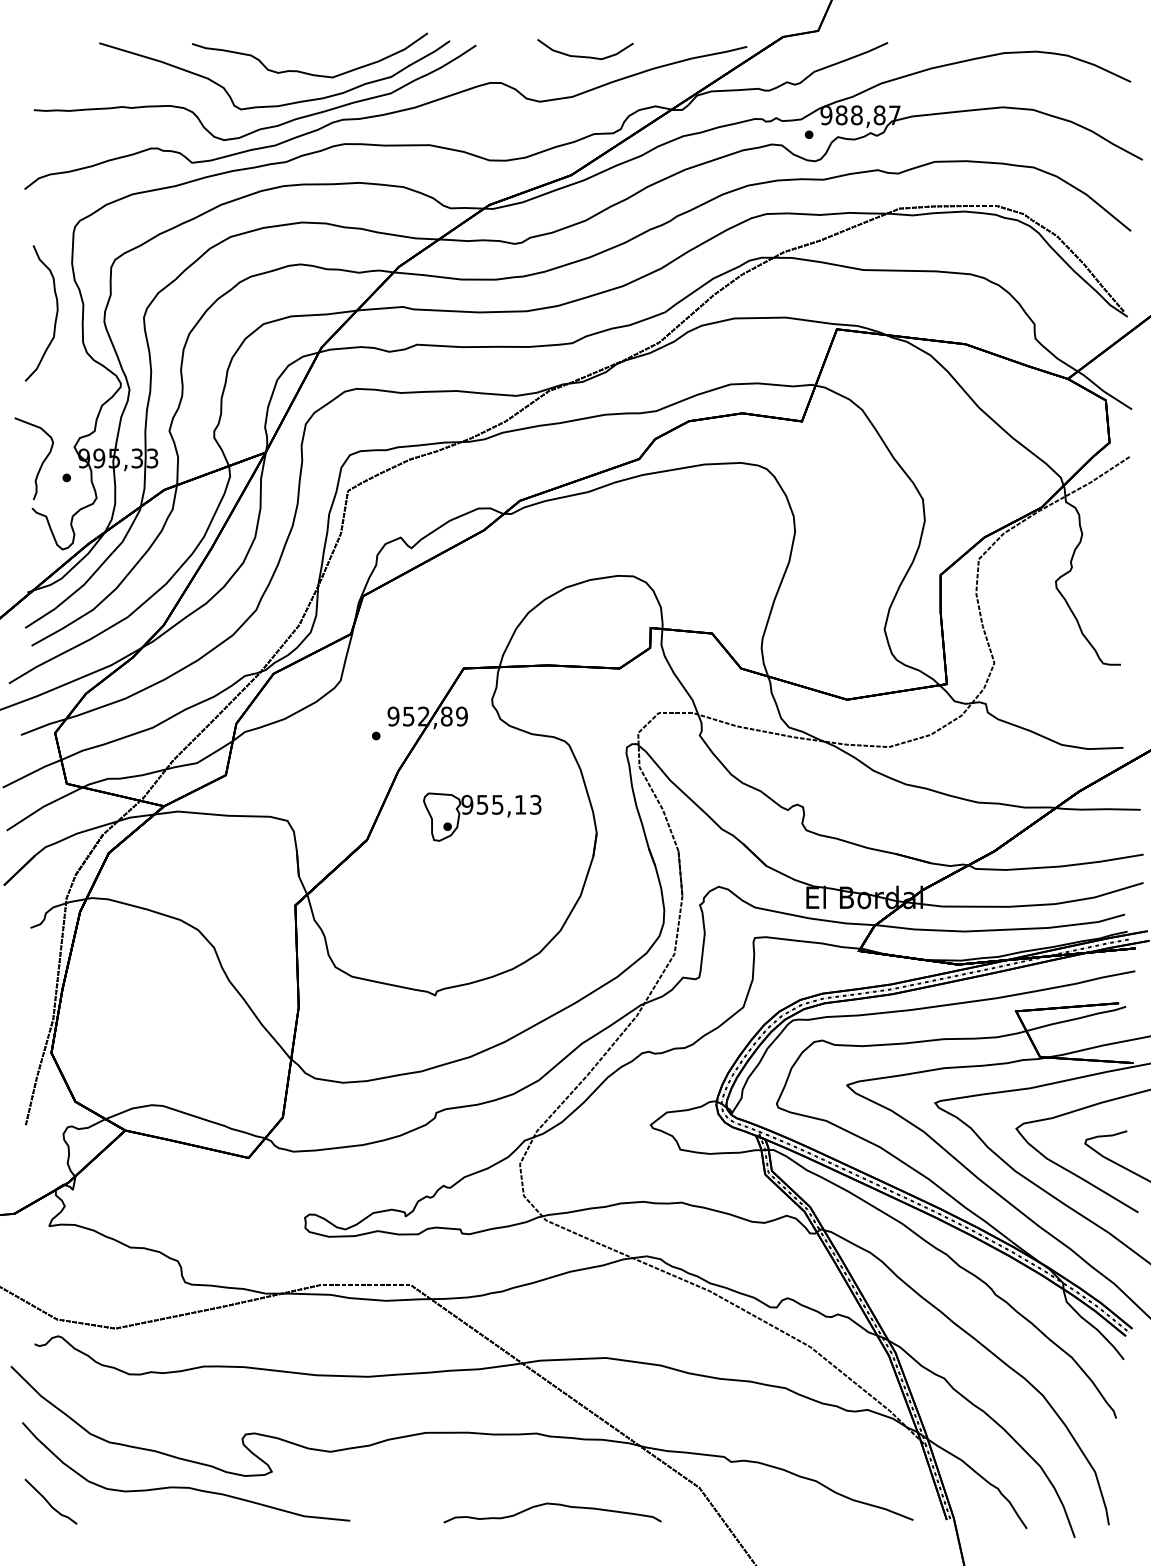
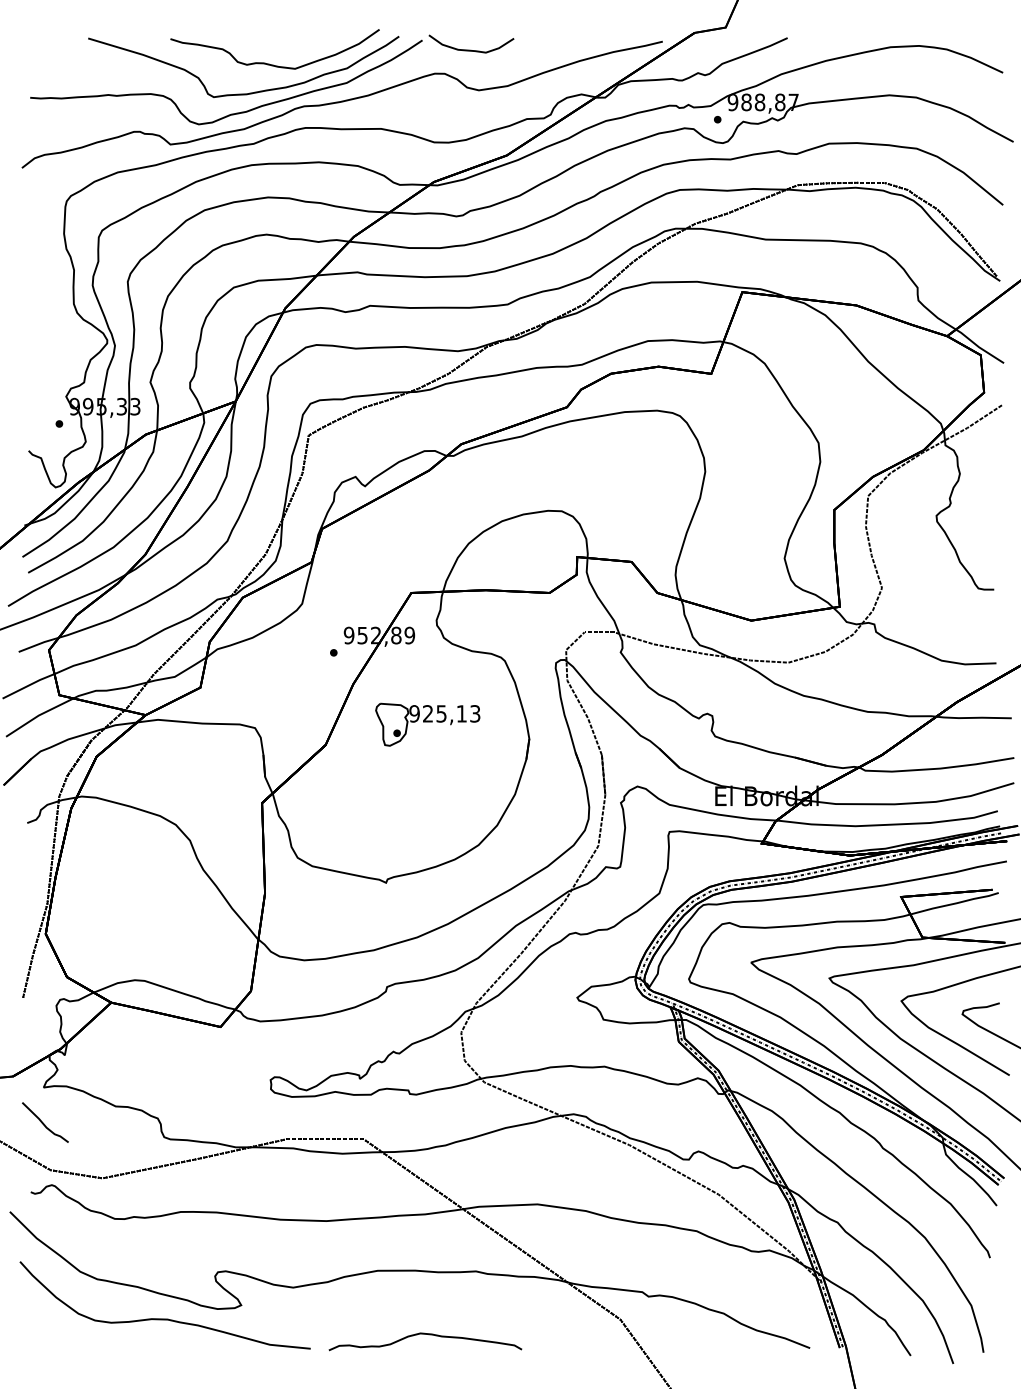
curve: (585, 56) -> (471, 50), moved
curve: (55, 315) -> (49, 279), removed
curve: (42, 461) -> (37, 409), removed
text: (482, 804) -> (428, 713), 955,13 -> 925,13
curve: (49, 1502) -> (44, 1123), moved
curve: (554, 1505) -> (427, 1335), moved

